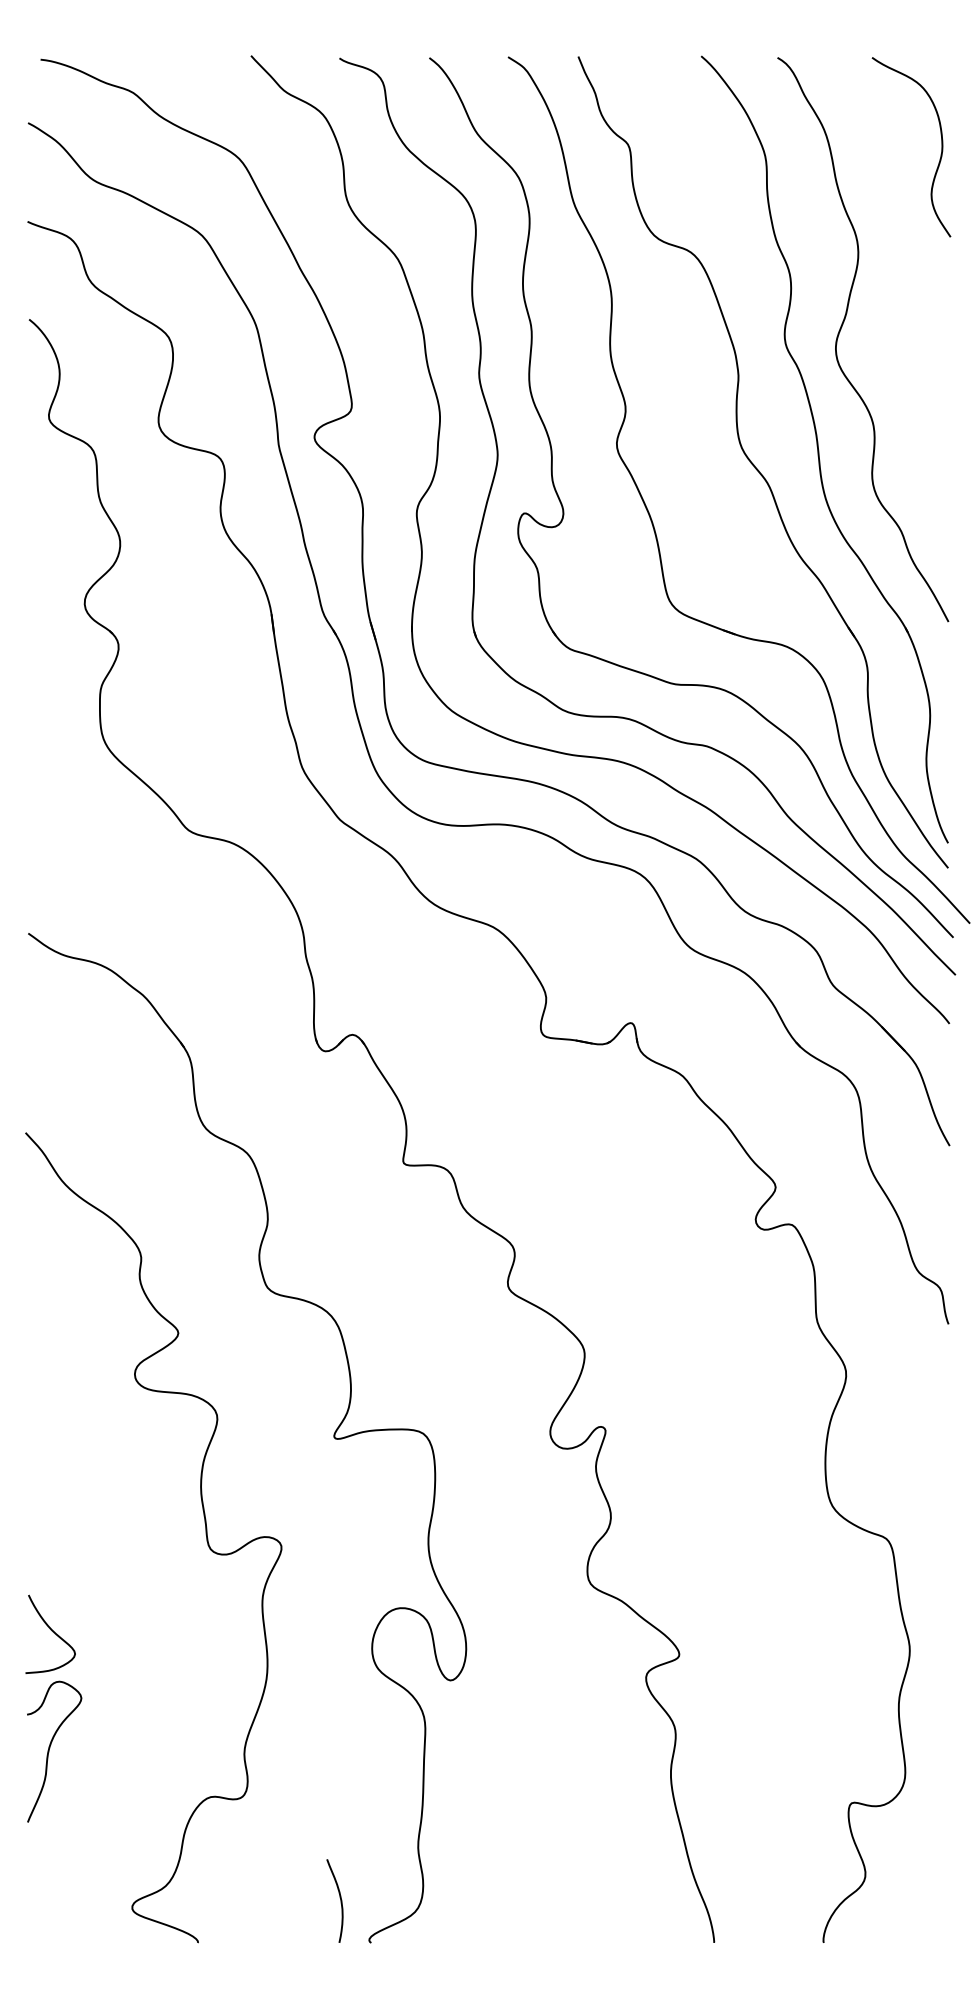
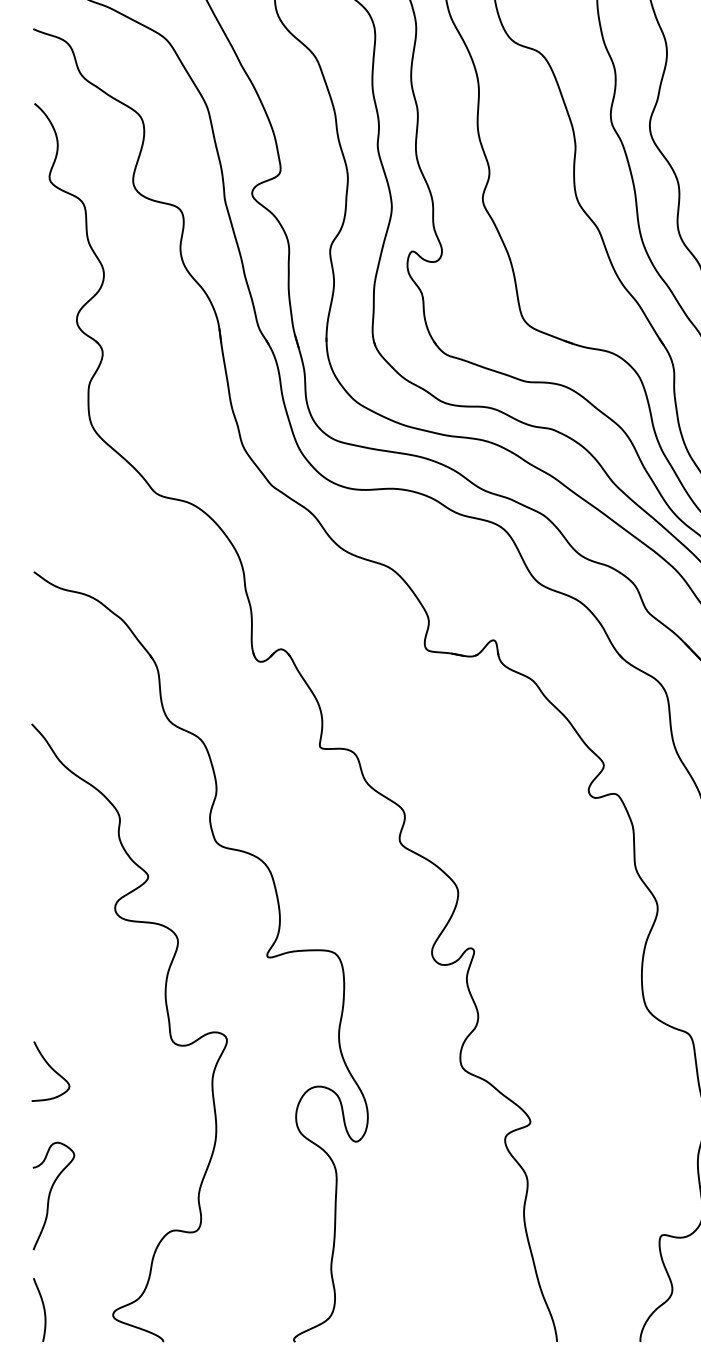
curve: (51, 1631) -> (51, 1069), moved
curve: (339, 1897) -> (43, 1307), moved

